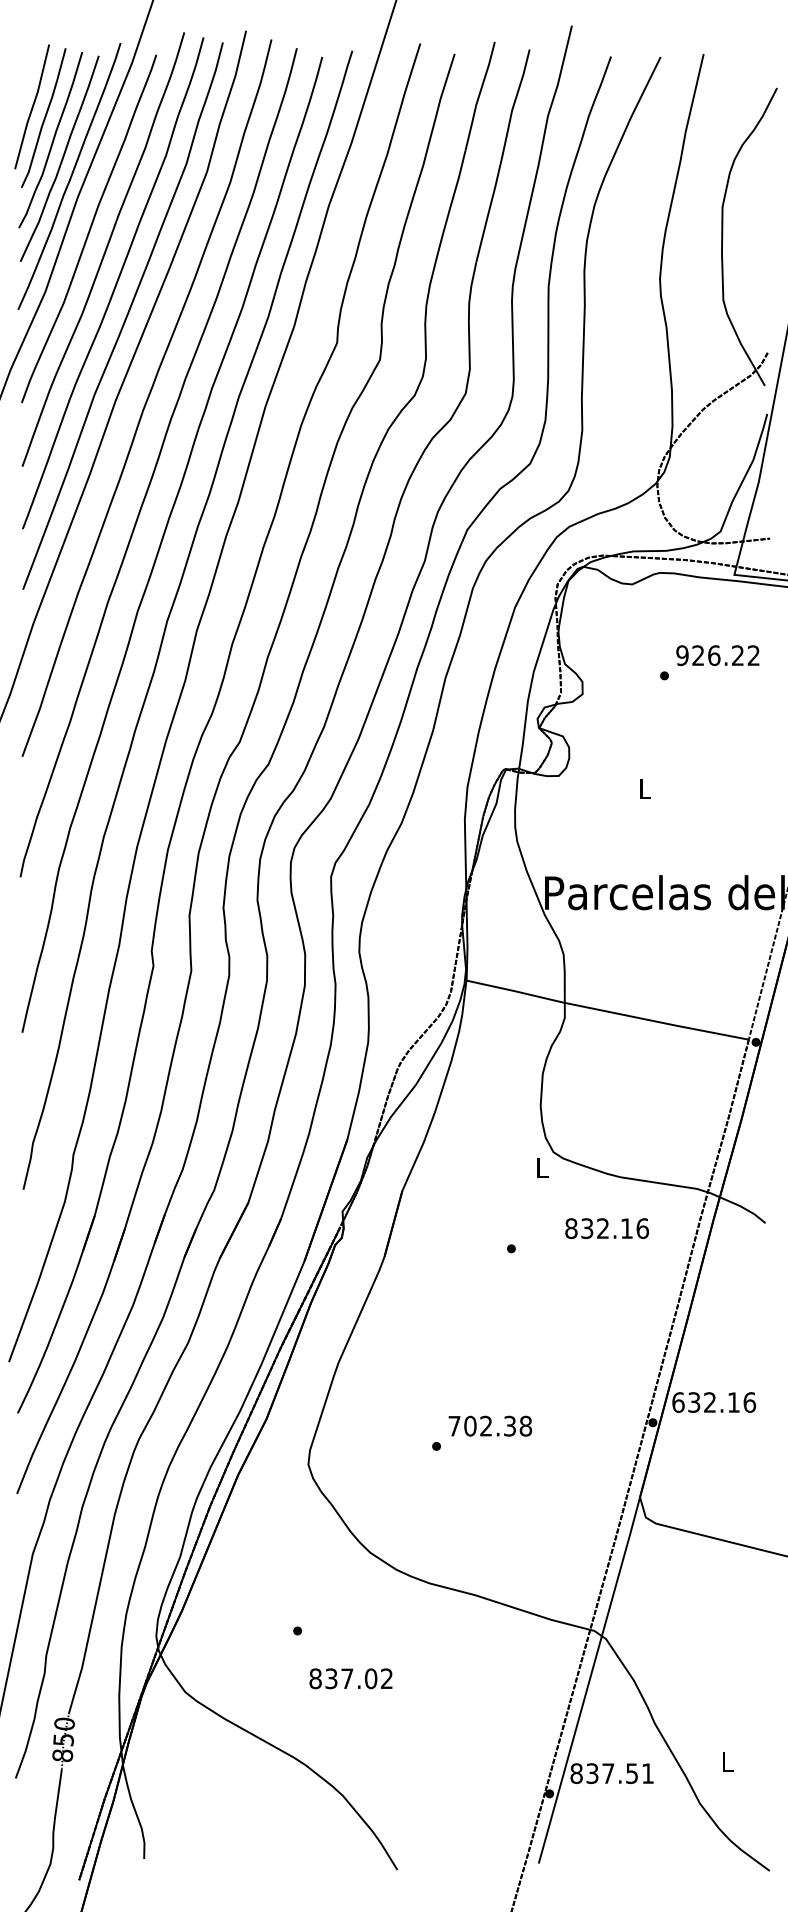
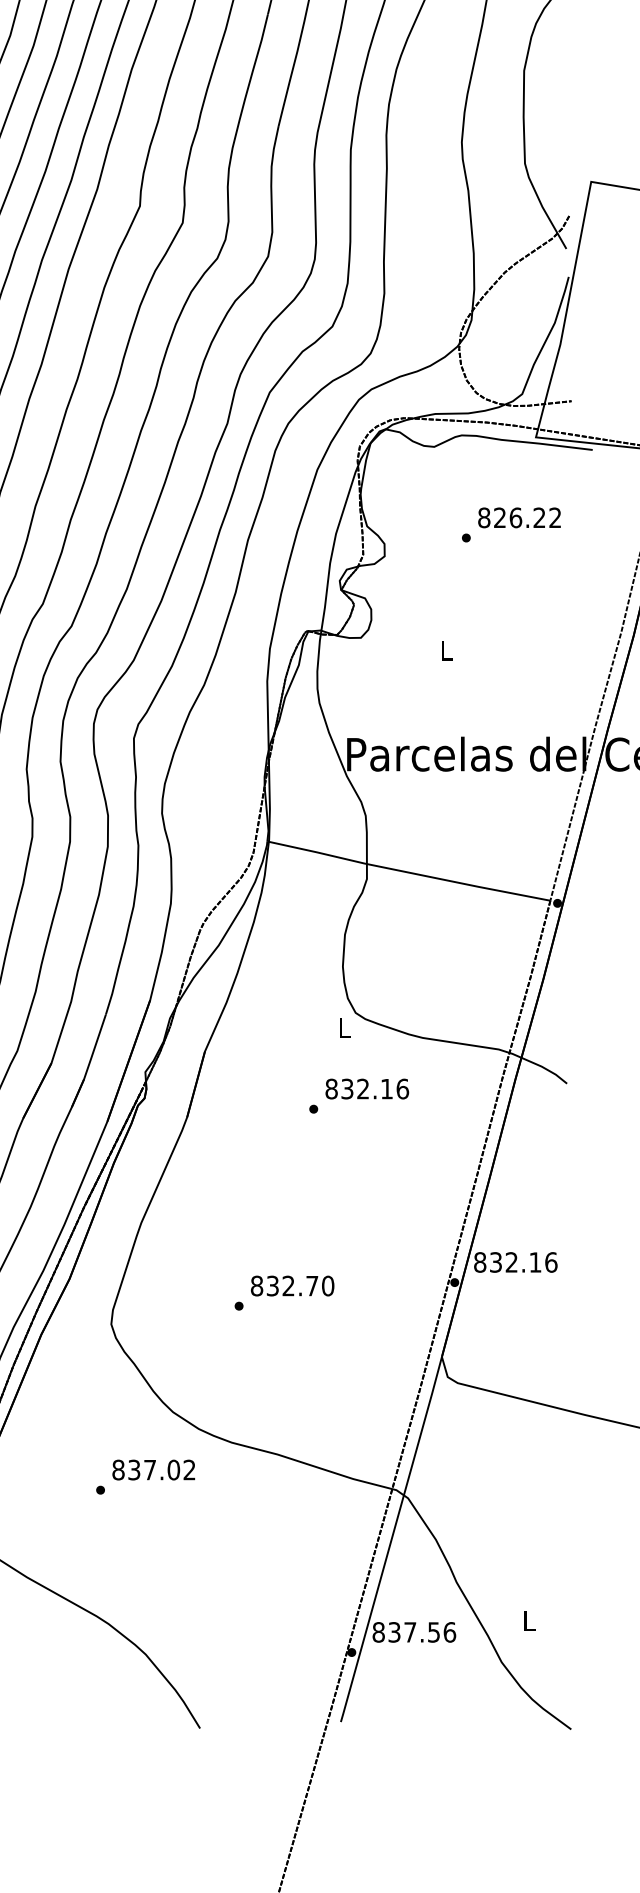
text: (682, 655) -> (484, 517), 926.22 -> 826.22
text: (607, 1228) -> (367, 1088), moved
text: (678, 1402) -> (480, 1262), 632.16 -> 832.16
text: (490, 1425) -> (292, 1285), 702.38 -> 832.70
text: (350, 1678) -> (153, 1469), moved
text: (647, 1773) -> (449, 1632), 837.51 -> 837.56

